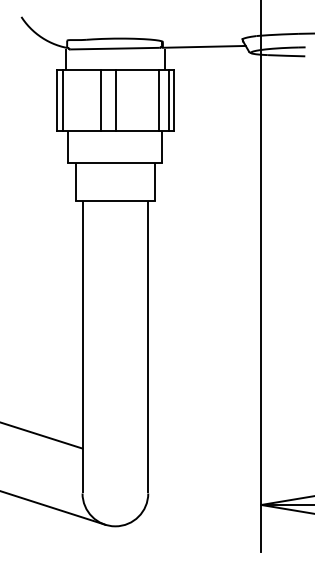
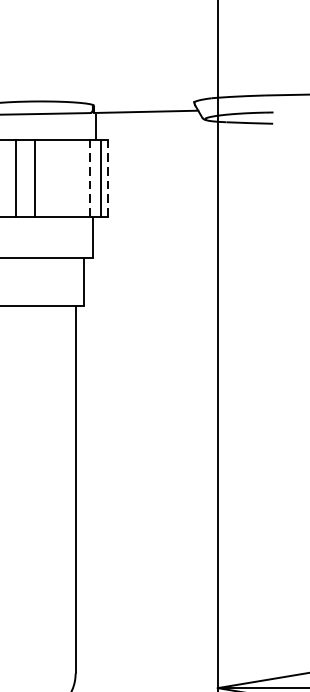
line: (159, 100) -> (89, 179), solid -> dashed
line: (174, 100) -> (108, 179), solid -> dashed

